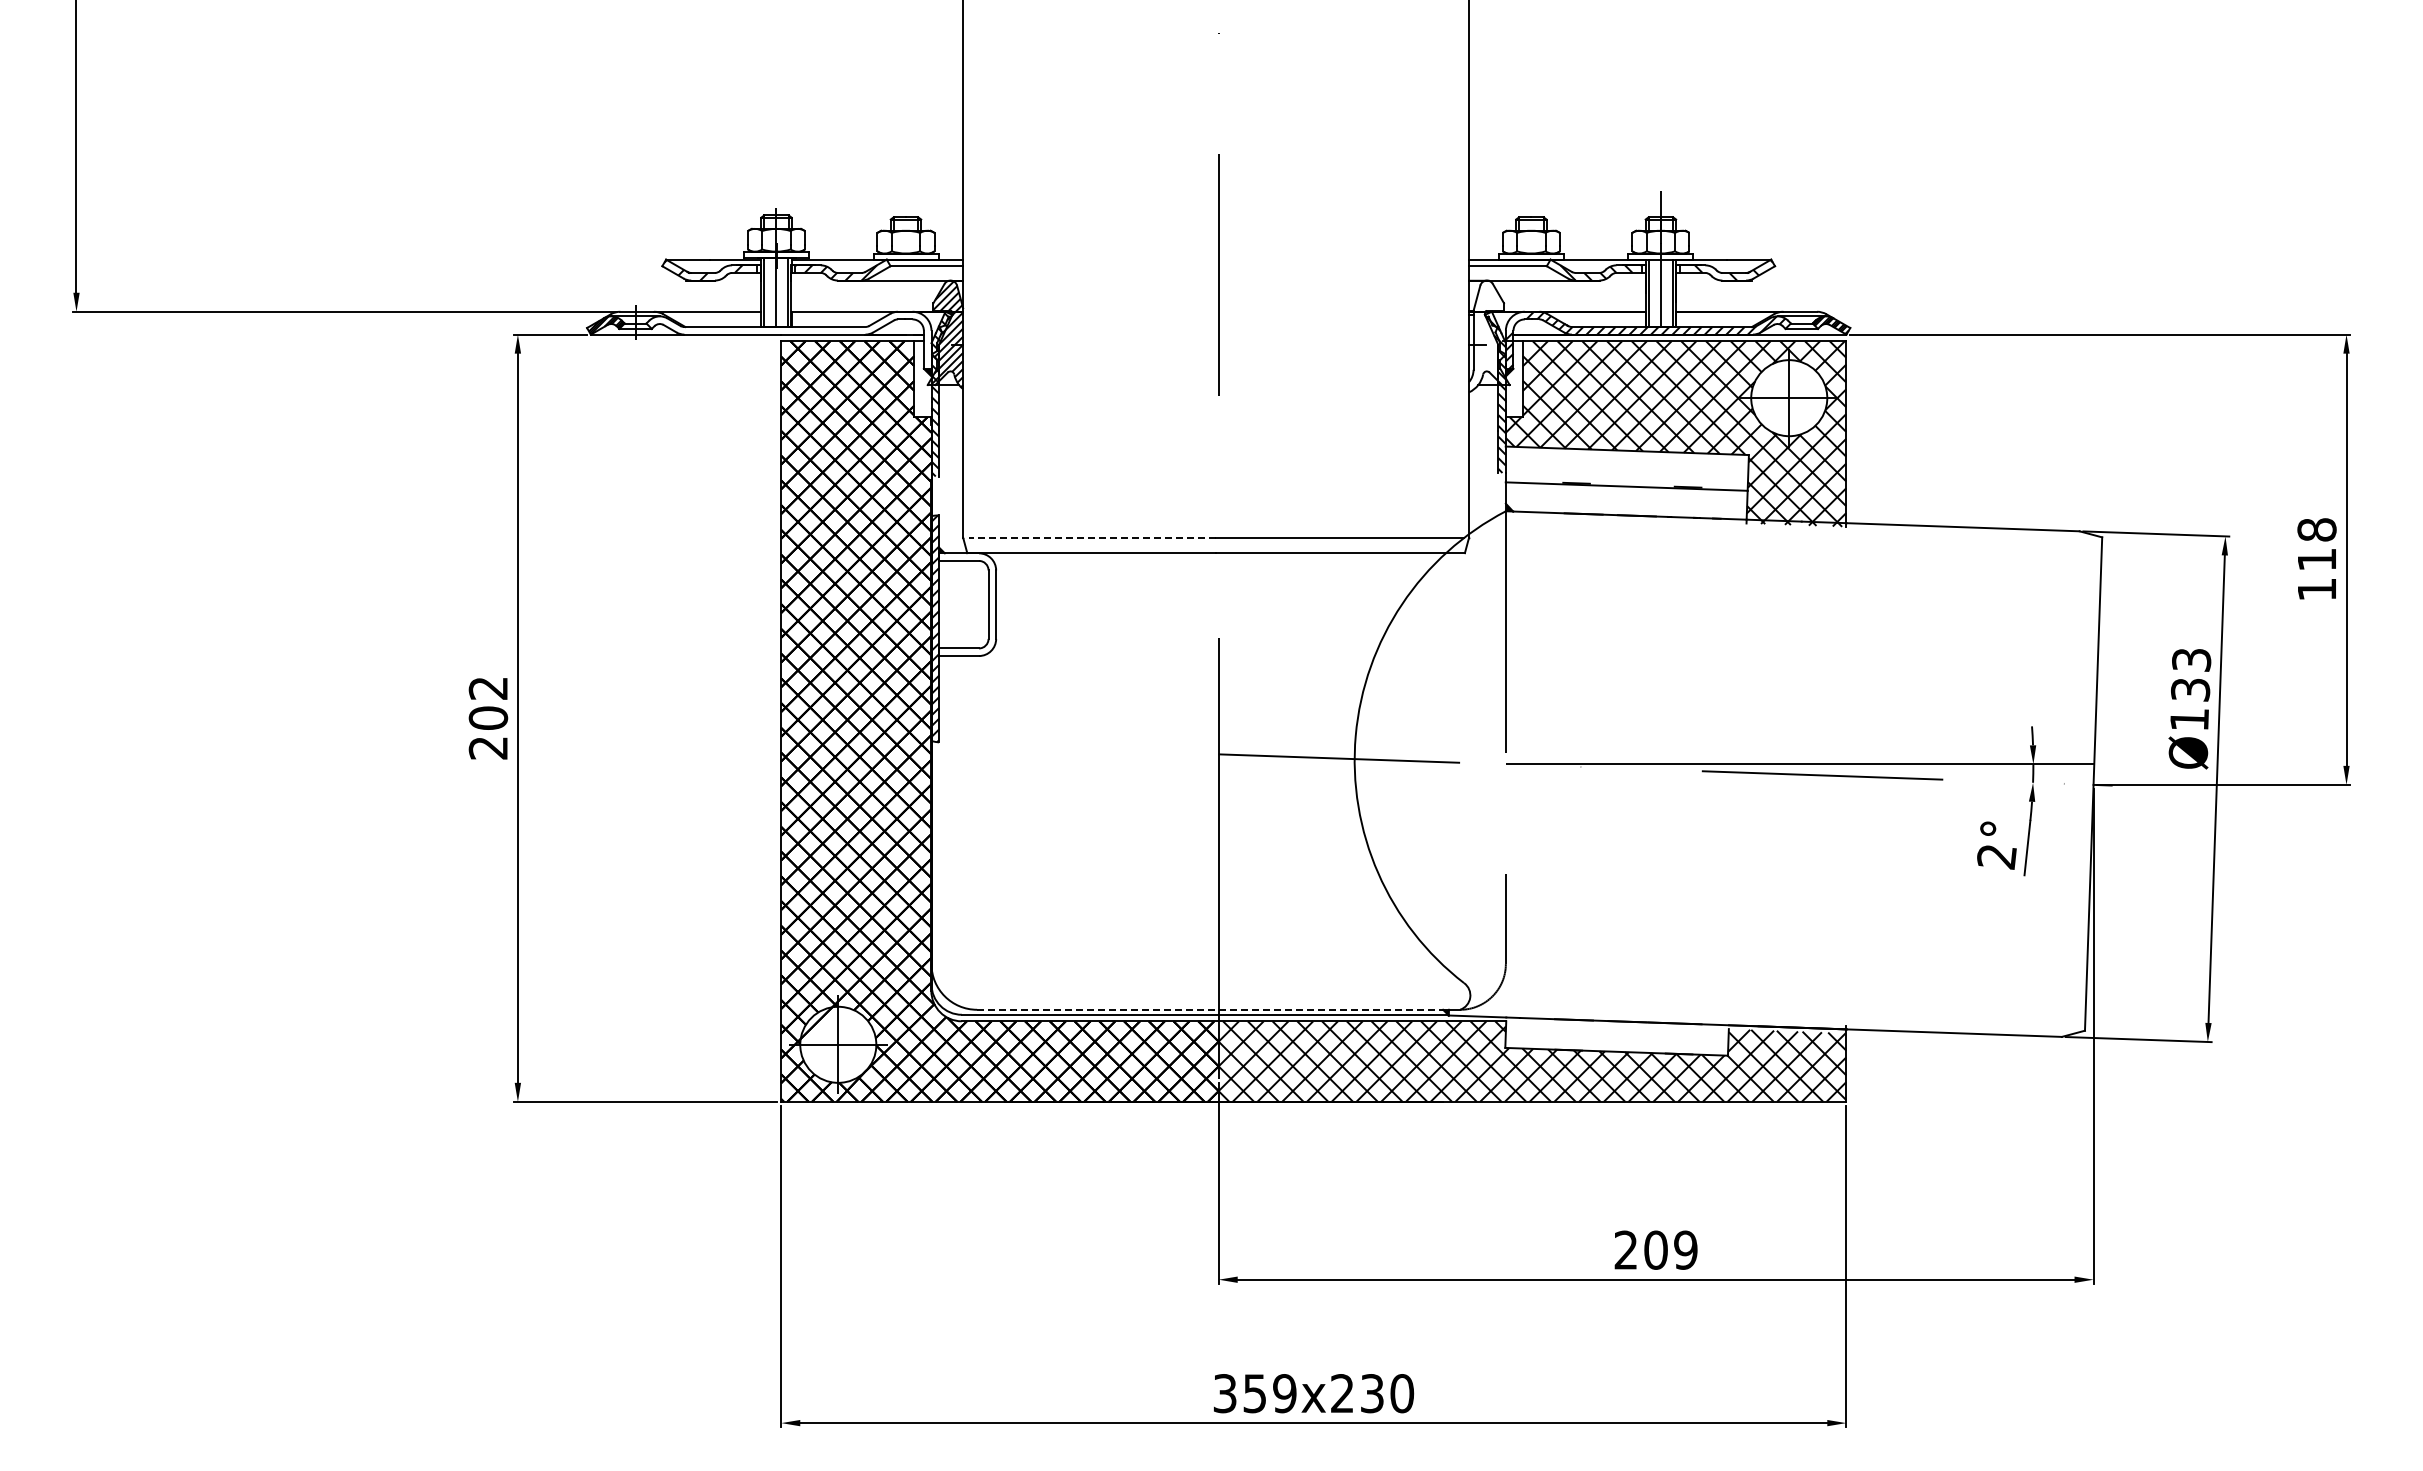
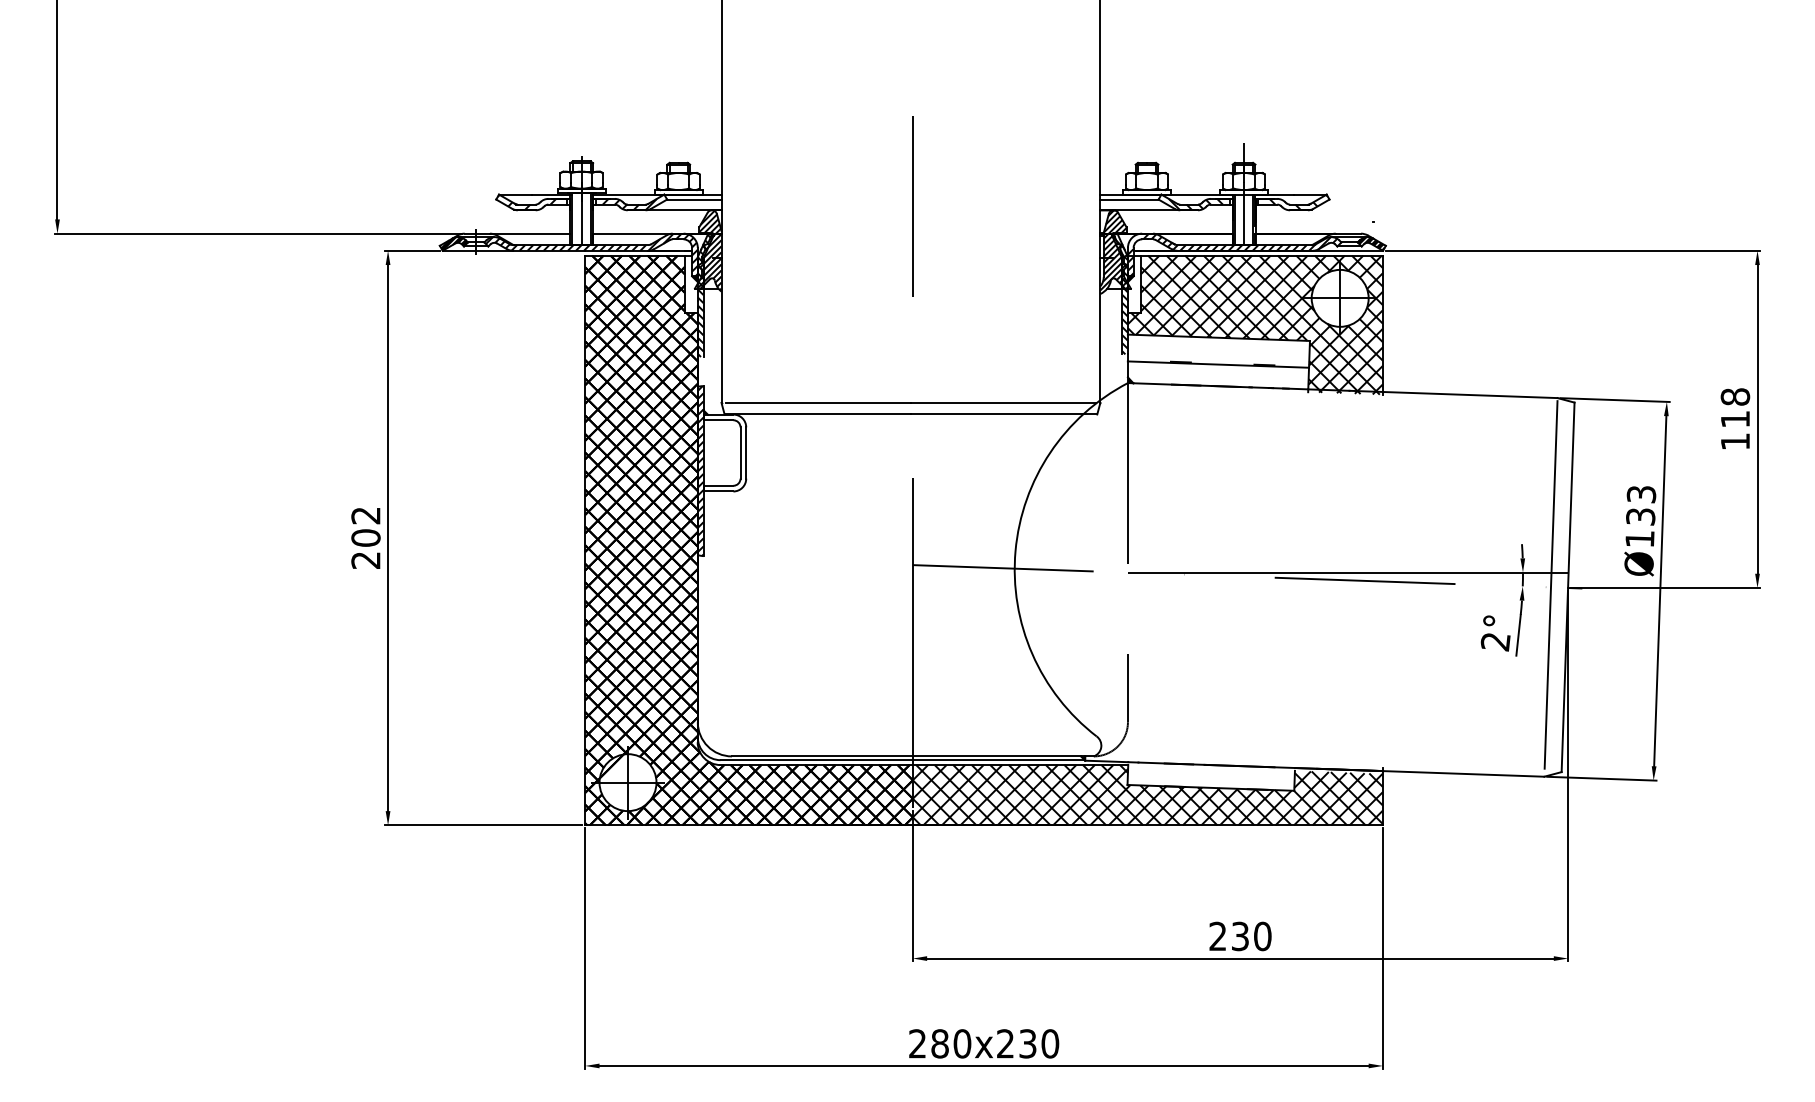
hatch: (1488, 333) -> (1114, 249), added
hatch: (789, 339) -> (591, 254), added
line: (1092, 537) -> (818, 402), dashed -> solid
line: (2070, 780) -> (1550, 584), added
line: (1210, 1009) -> (906, 756), dashed -> solid
text: (1670, 1249) -> (1251, 935), 209 -> 230
text: (1254, 1393) -> (939, 1043), 359x230 -> 280x230

